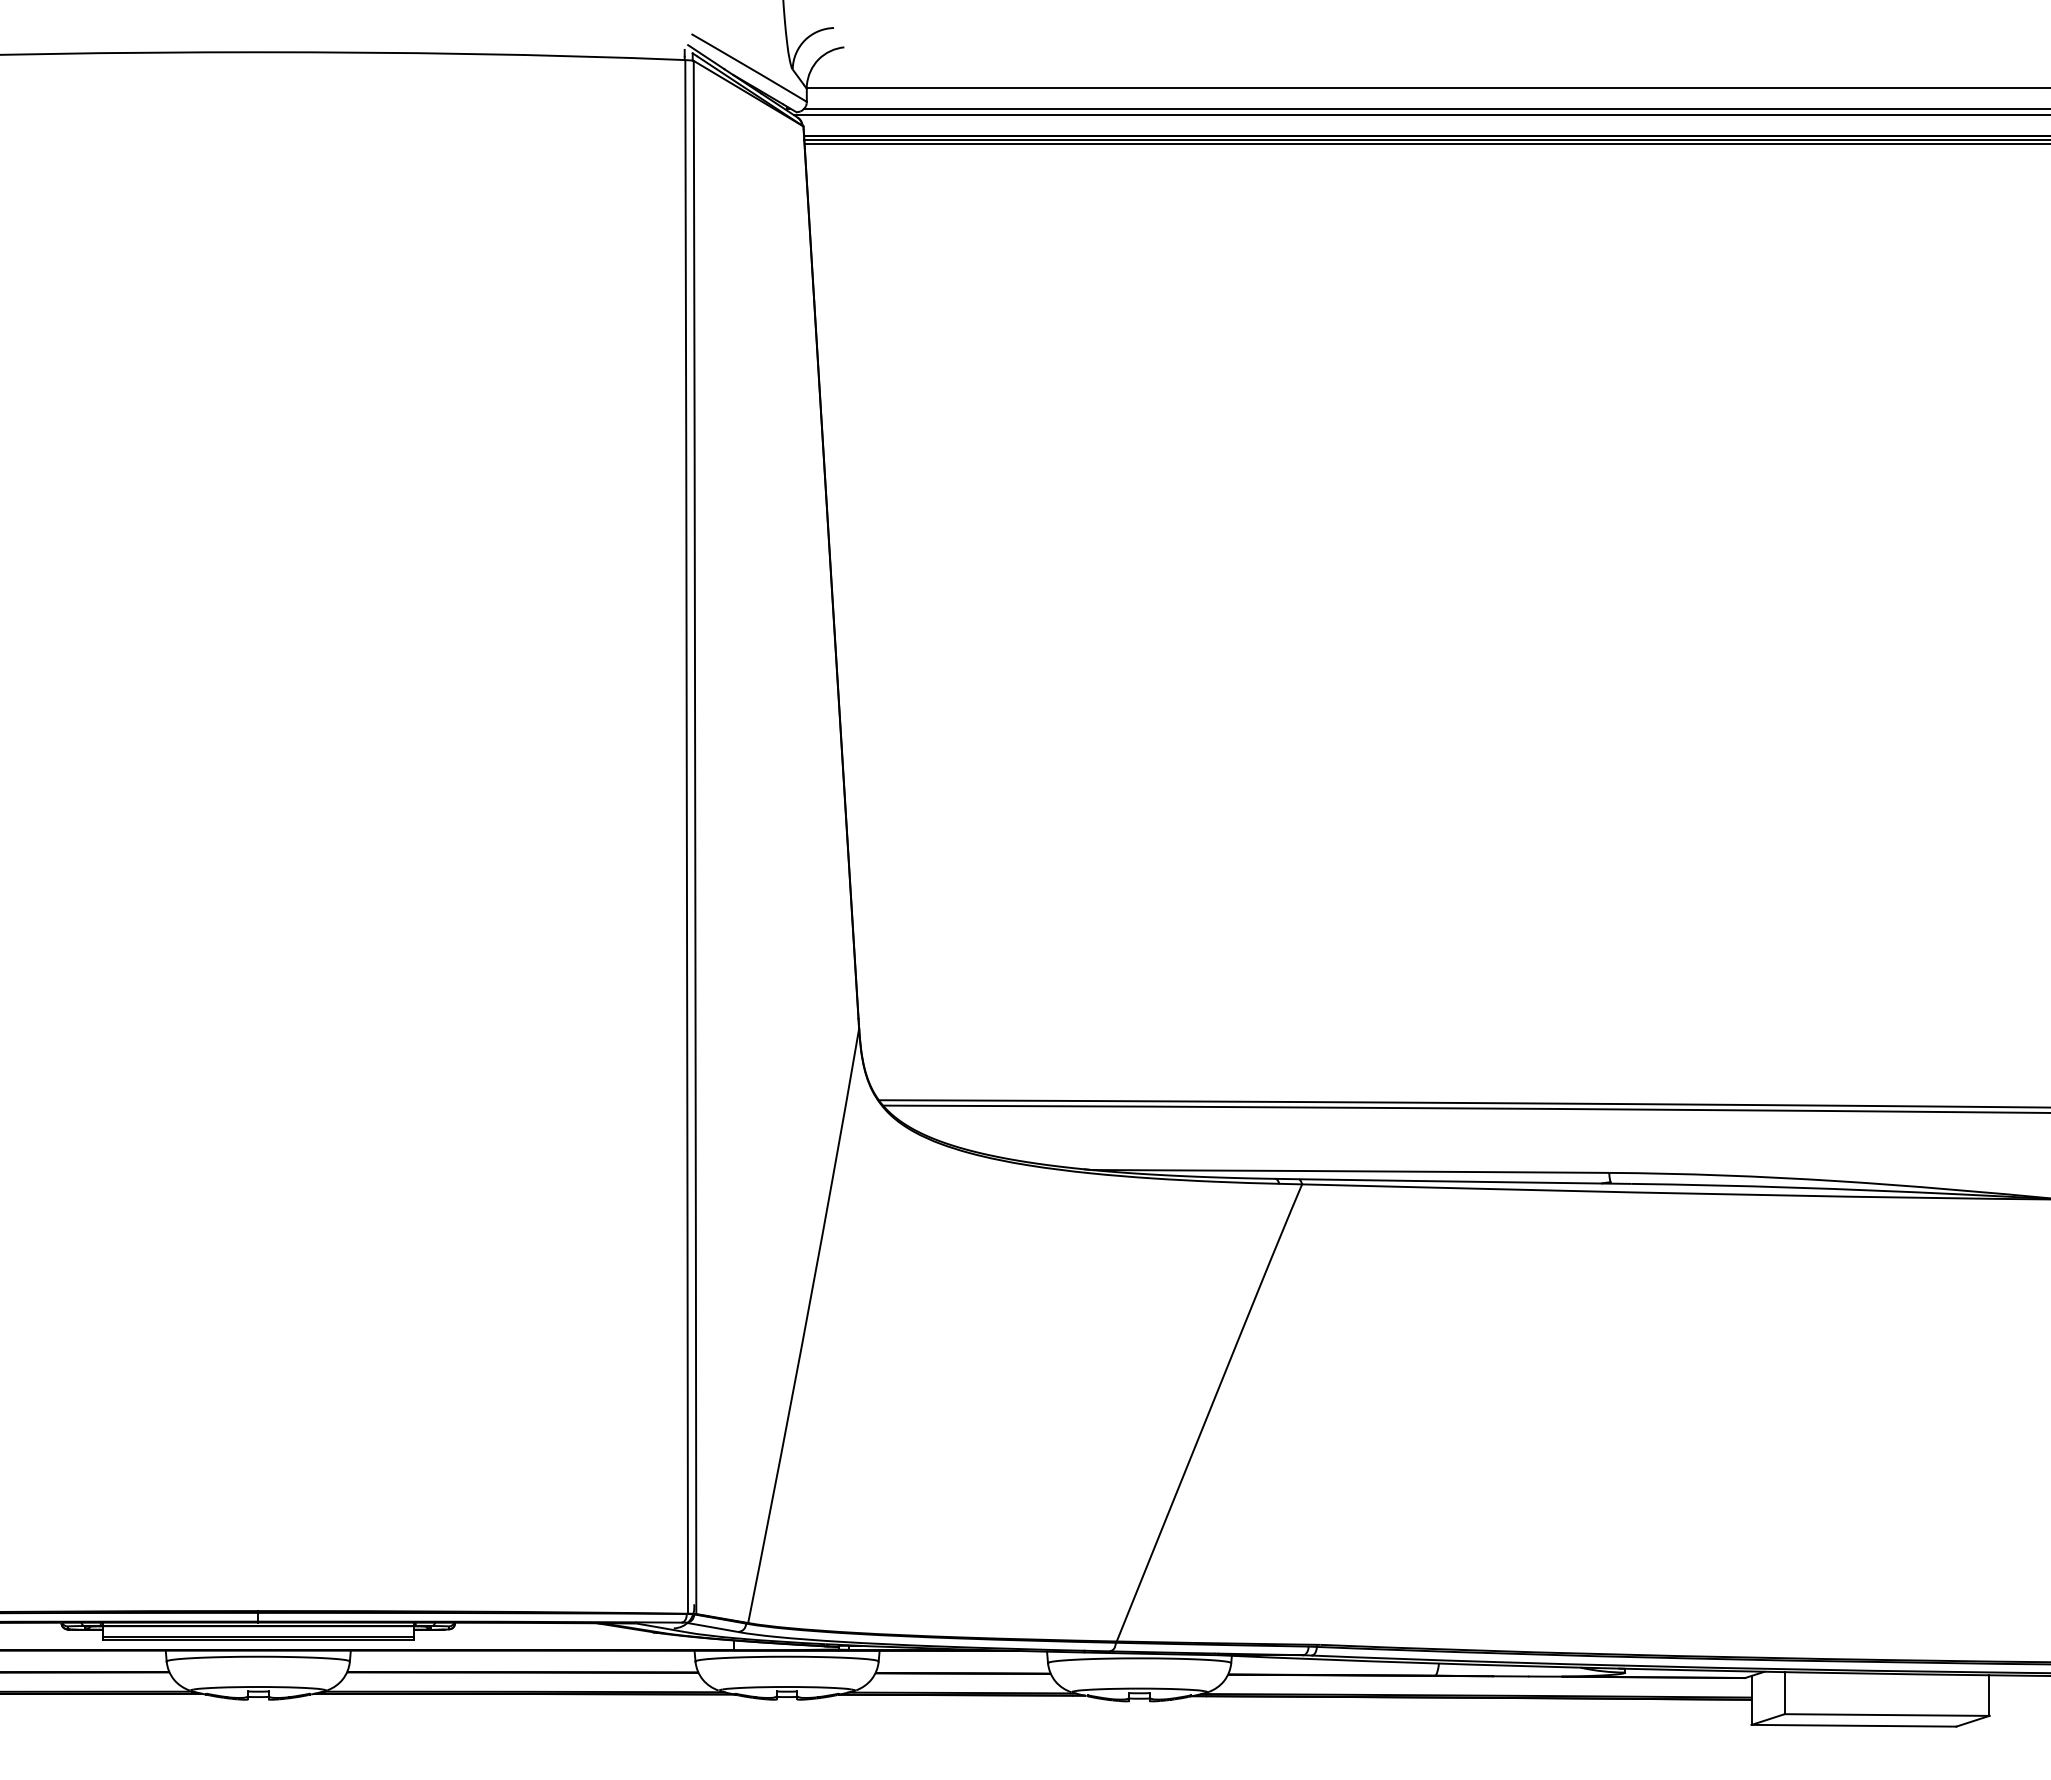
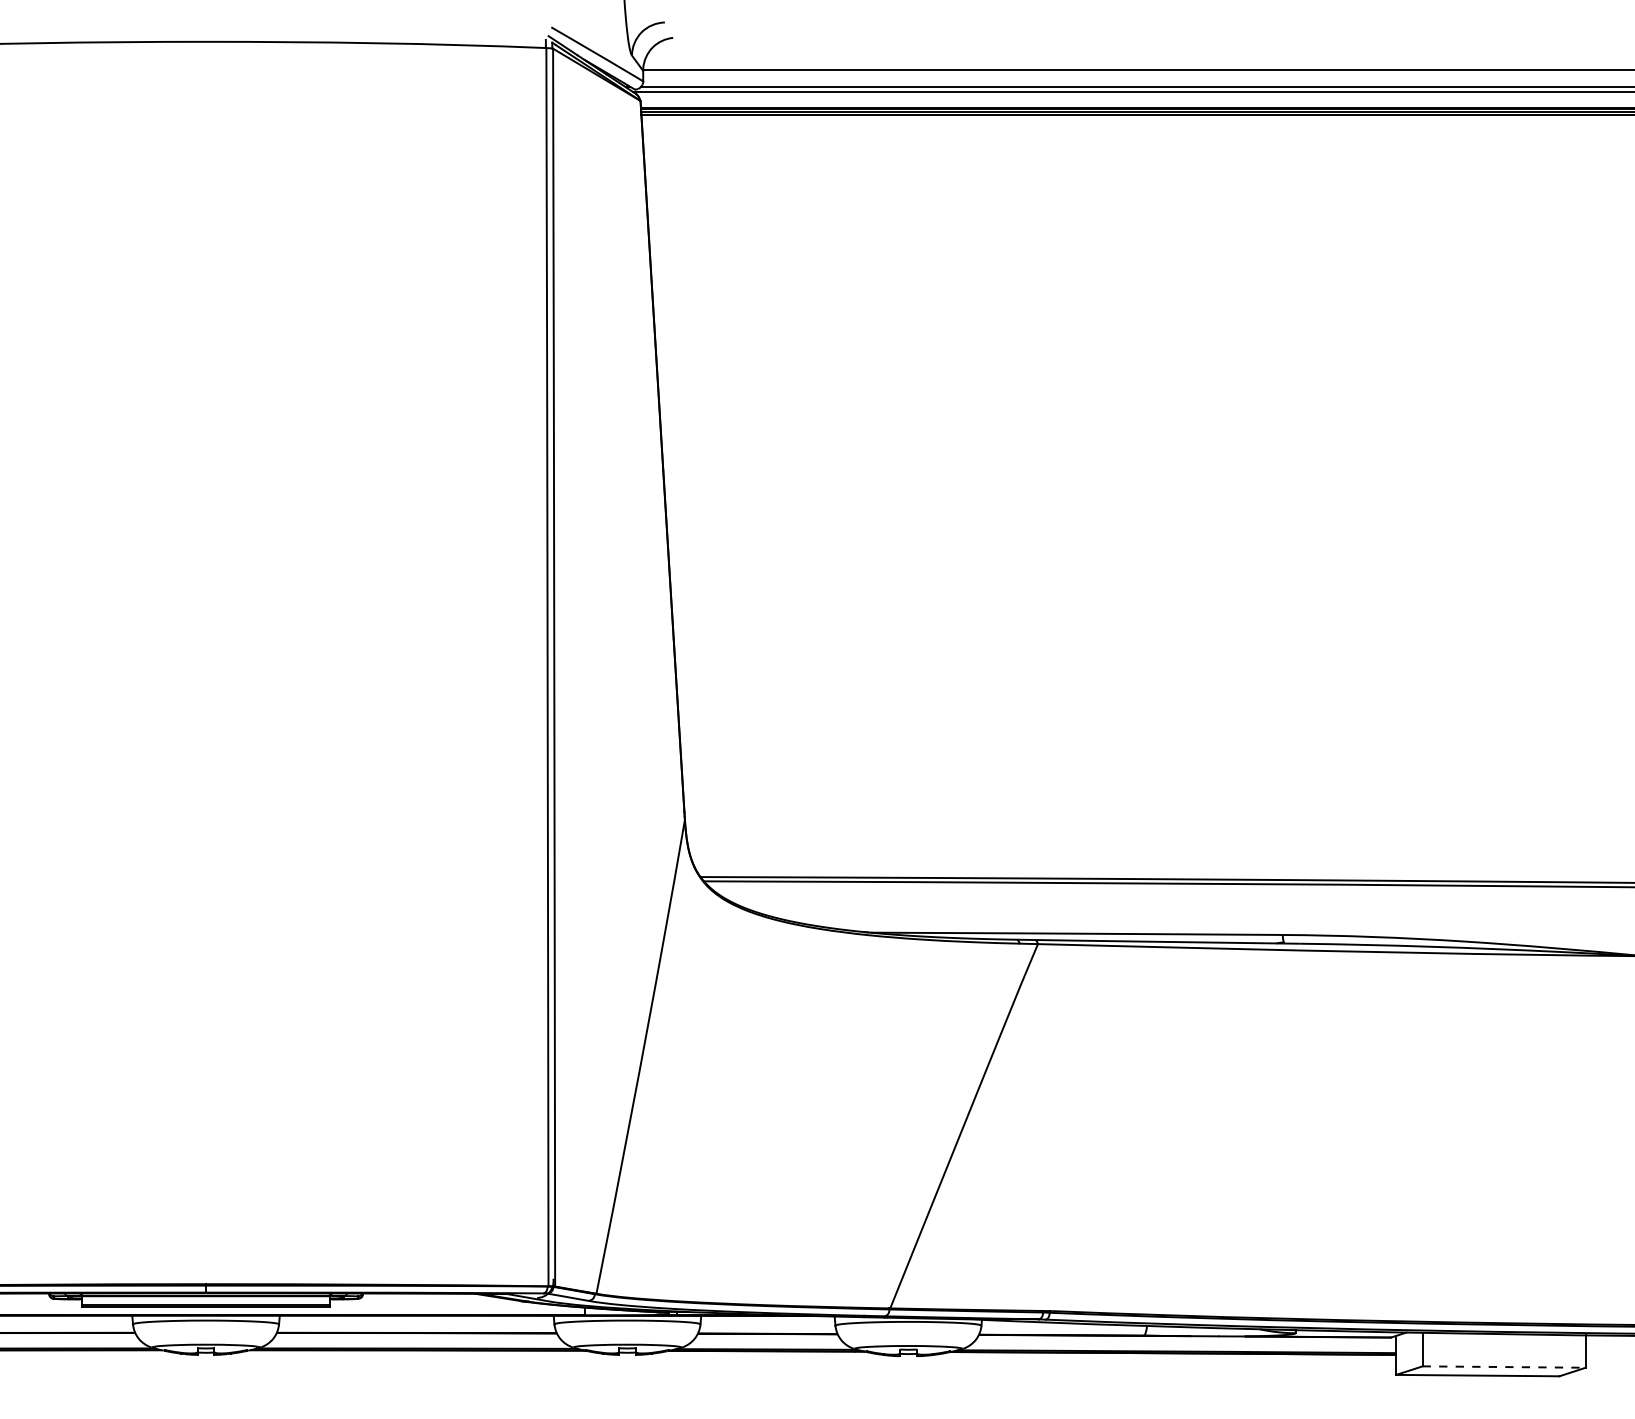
line: (1887, 1715) -> (1504, 1367), solid -> dashed

